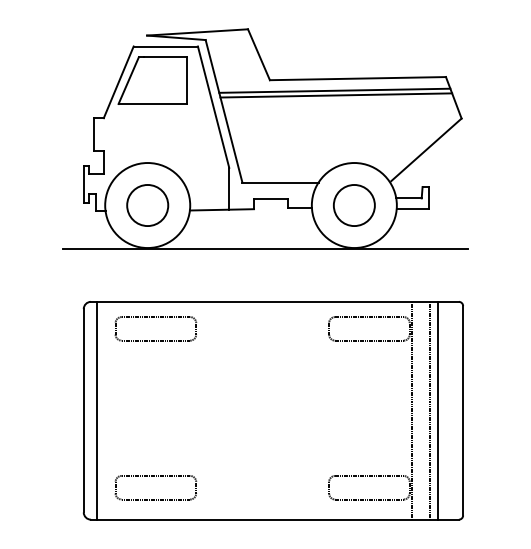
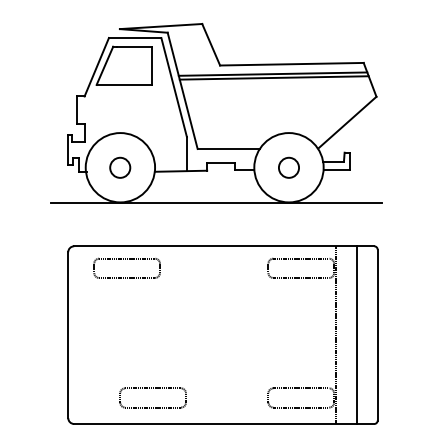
circle: (146, 205) -> (119, 167), size x0.6
circle: (353, 205) -> (288, 167), size x0.6
line: (96, 409) -> (78, 334), removed
line: (429, 409) -> (350, 334), removed
part: (153, 476) -> (151, 388), moved

